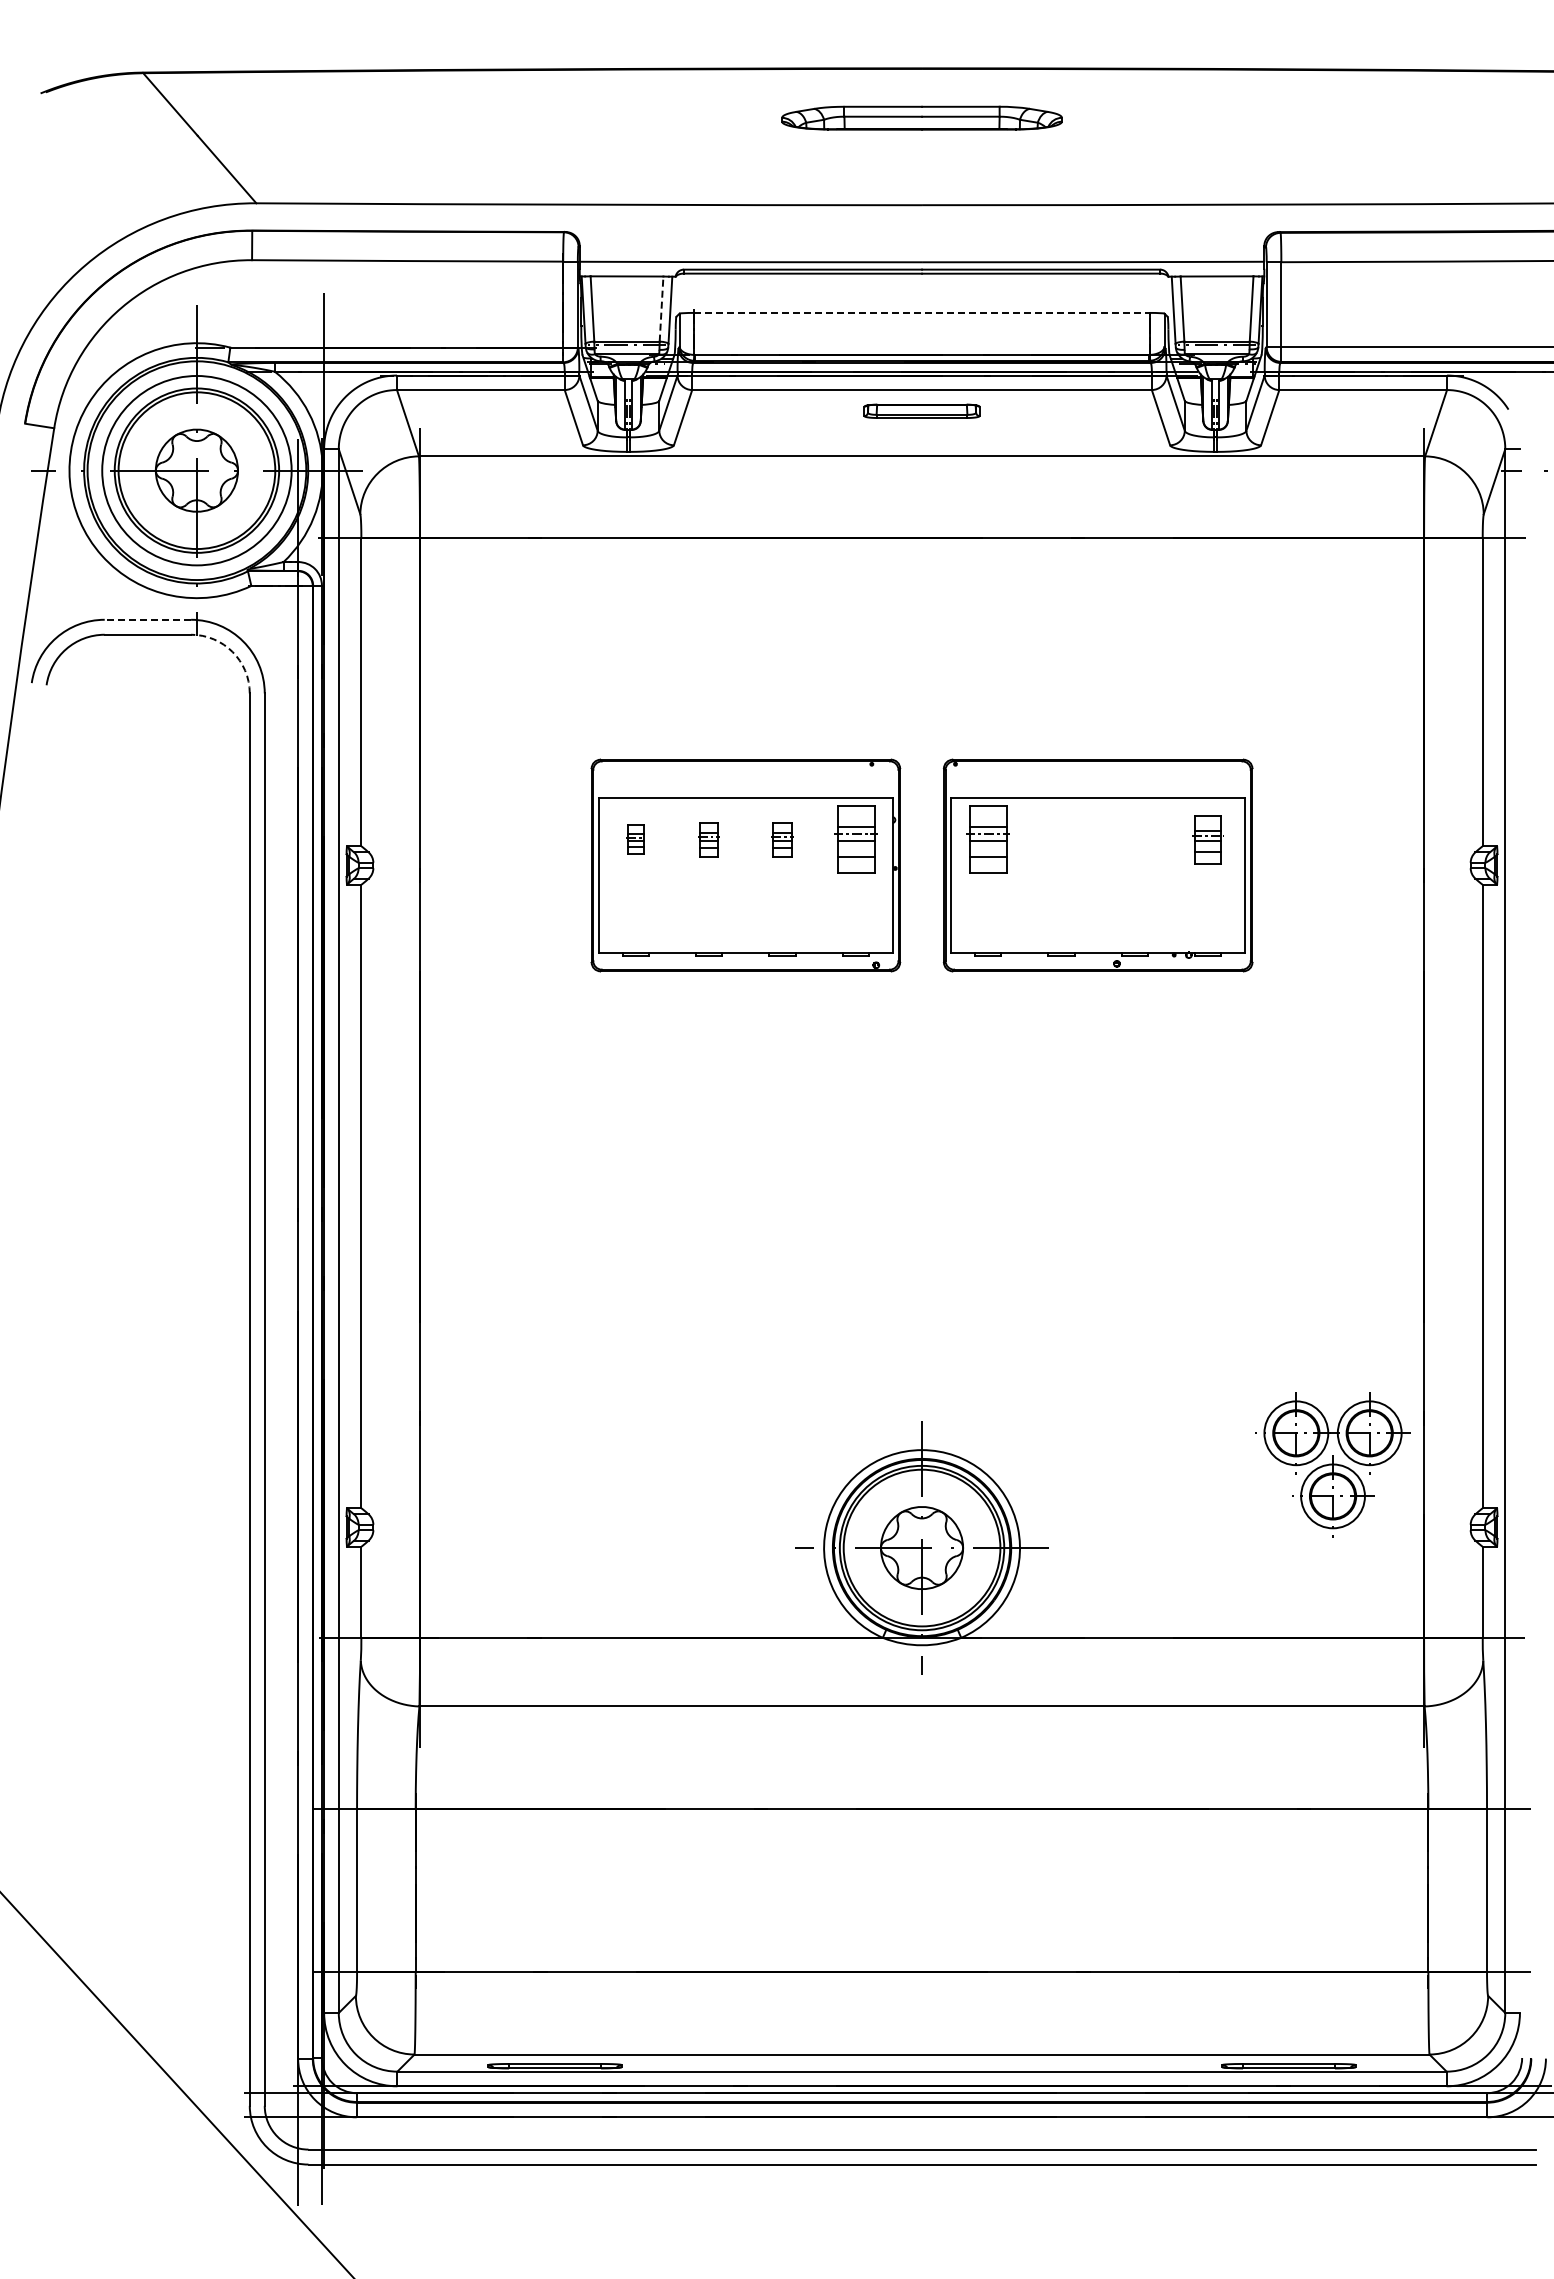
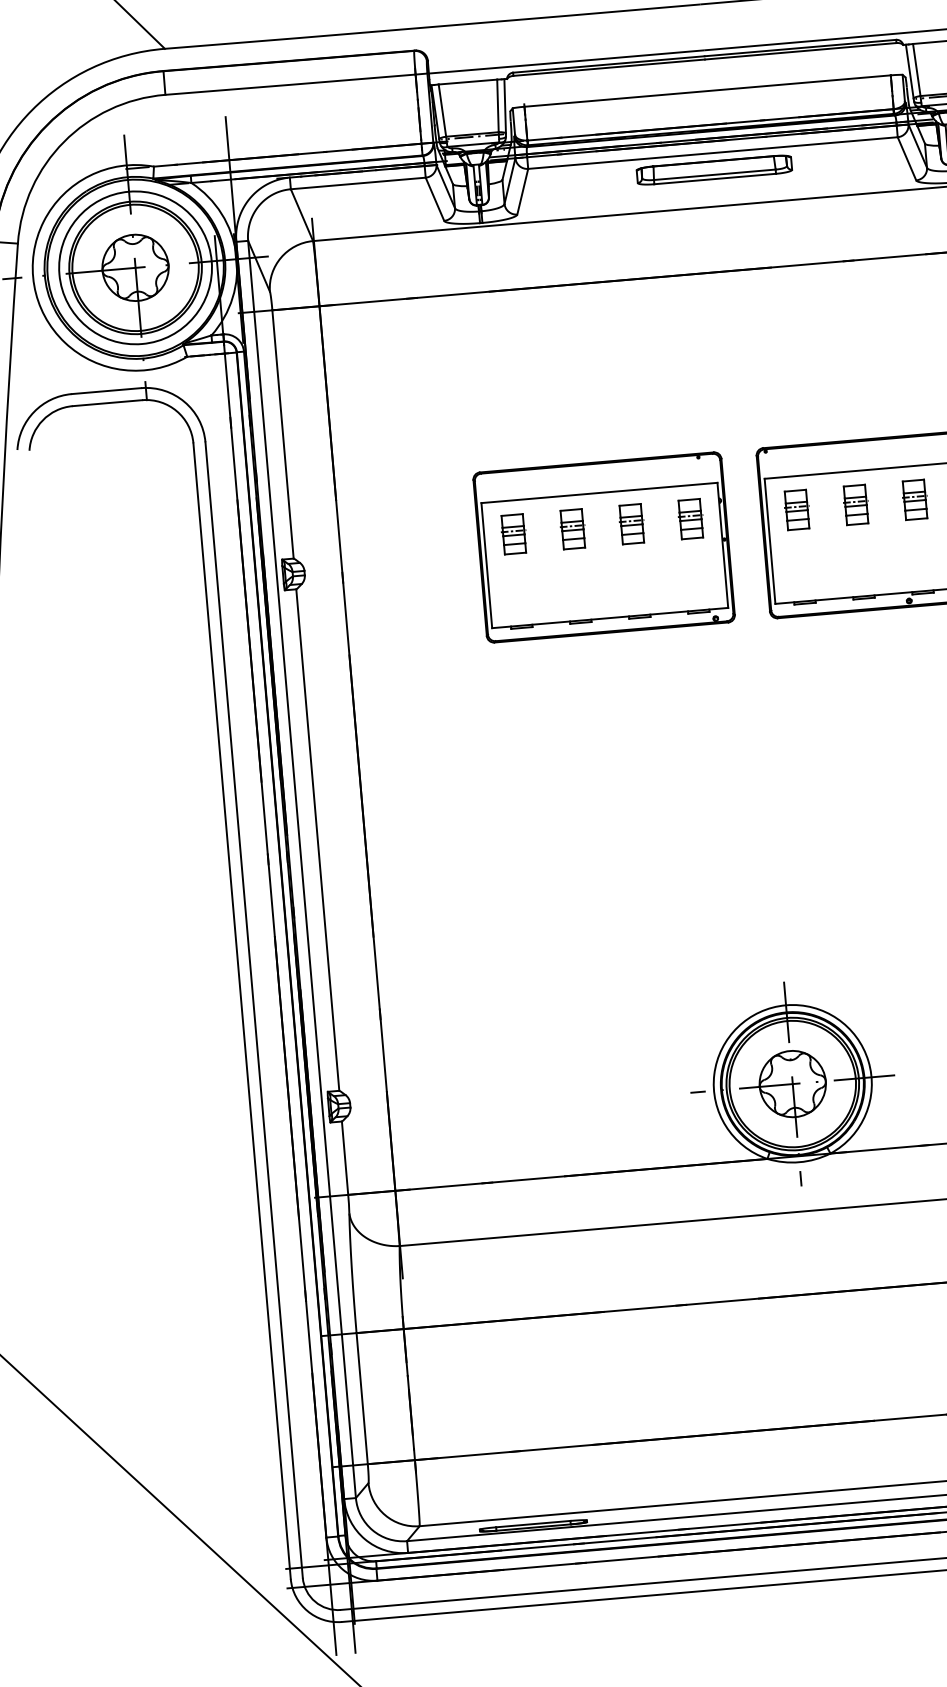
line: (661, 309) -> (497, 106), dashed -> solid
line: (922, 312) -> (707, 90), dashed -> solid
part: (921, 411) -> (714, 170), size x1.67
line: (147, 619) -> (106, 390), dashed -> solid
arc: (232, 651) -> (176, 410), dashed -> solid
part: (635, 839) -> (513, 534), size x1.67
part: (708, 839) -> (572, 529), size x1.43
part: (781, 839) -> (630, 524), size x1.43
part: (855, 839) -> (690, 519), size x0.71
part: (987, 839) -> (796, 509), size x0.71
part: (1061, 839) -> (856, 504), added
part: (1134, 839) -> (914, 499), added

